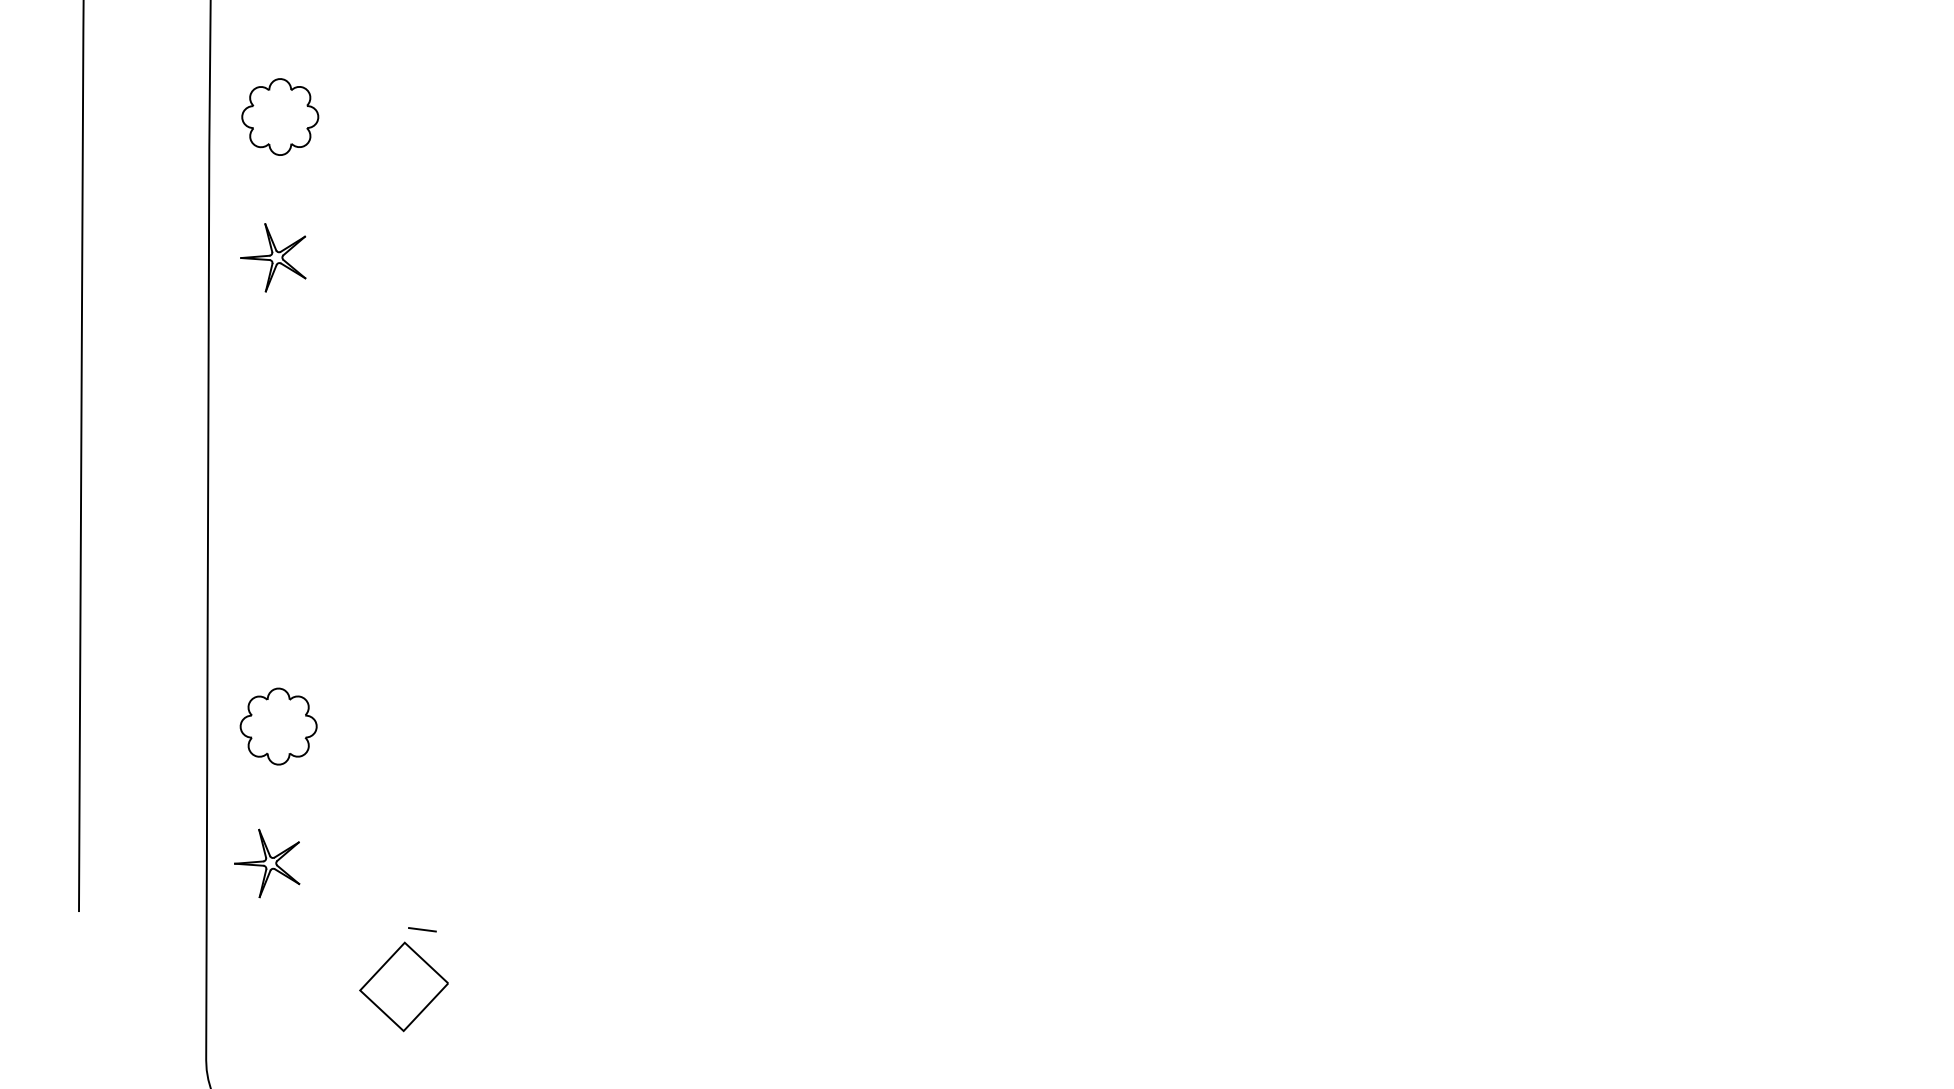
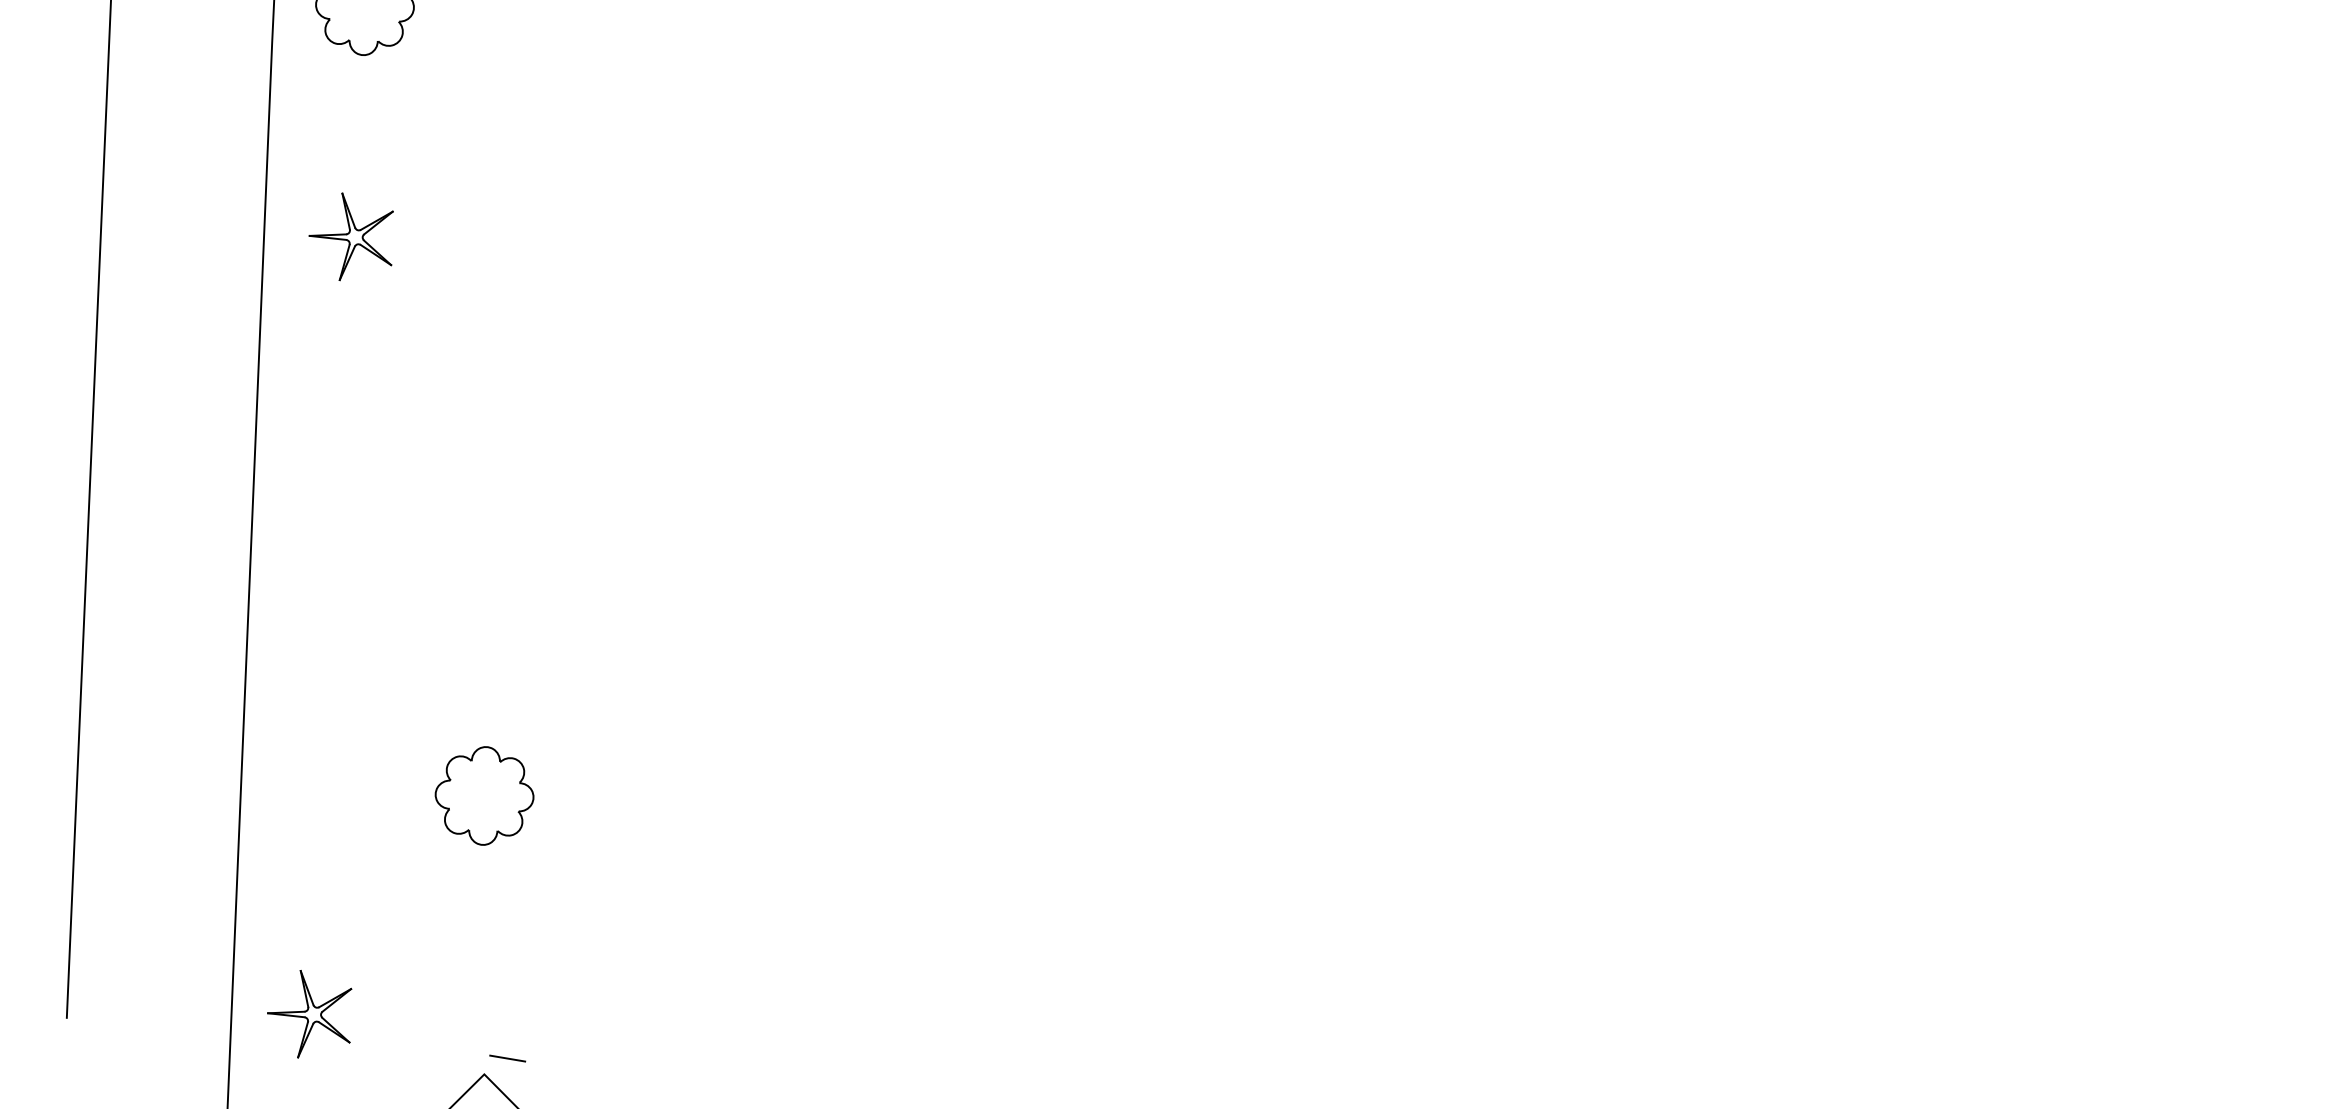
part: (273, 257) -> (351, 236), moved
part: (278, 726) -> (484, 795), moved
part: (267, 863) -> (309, 1014), moved

